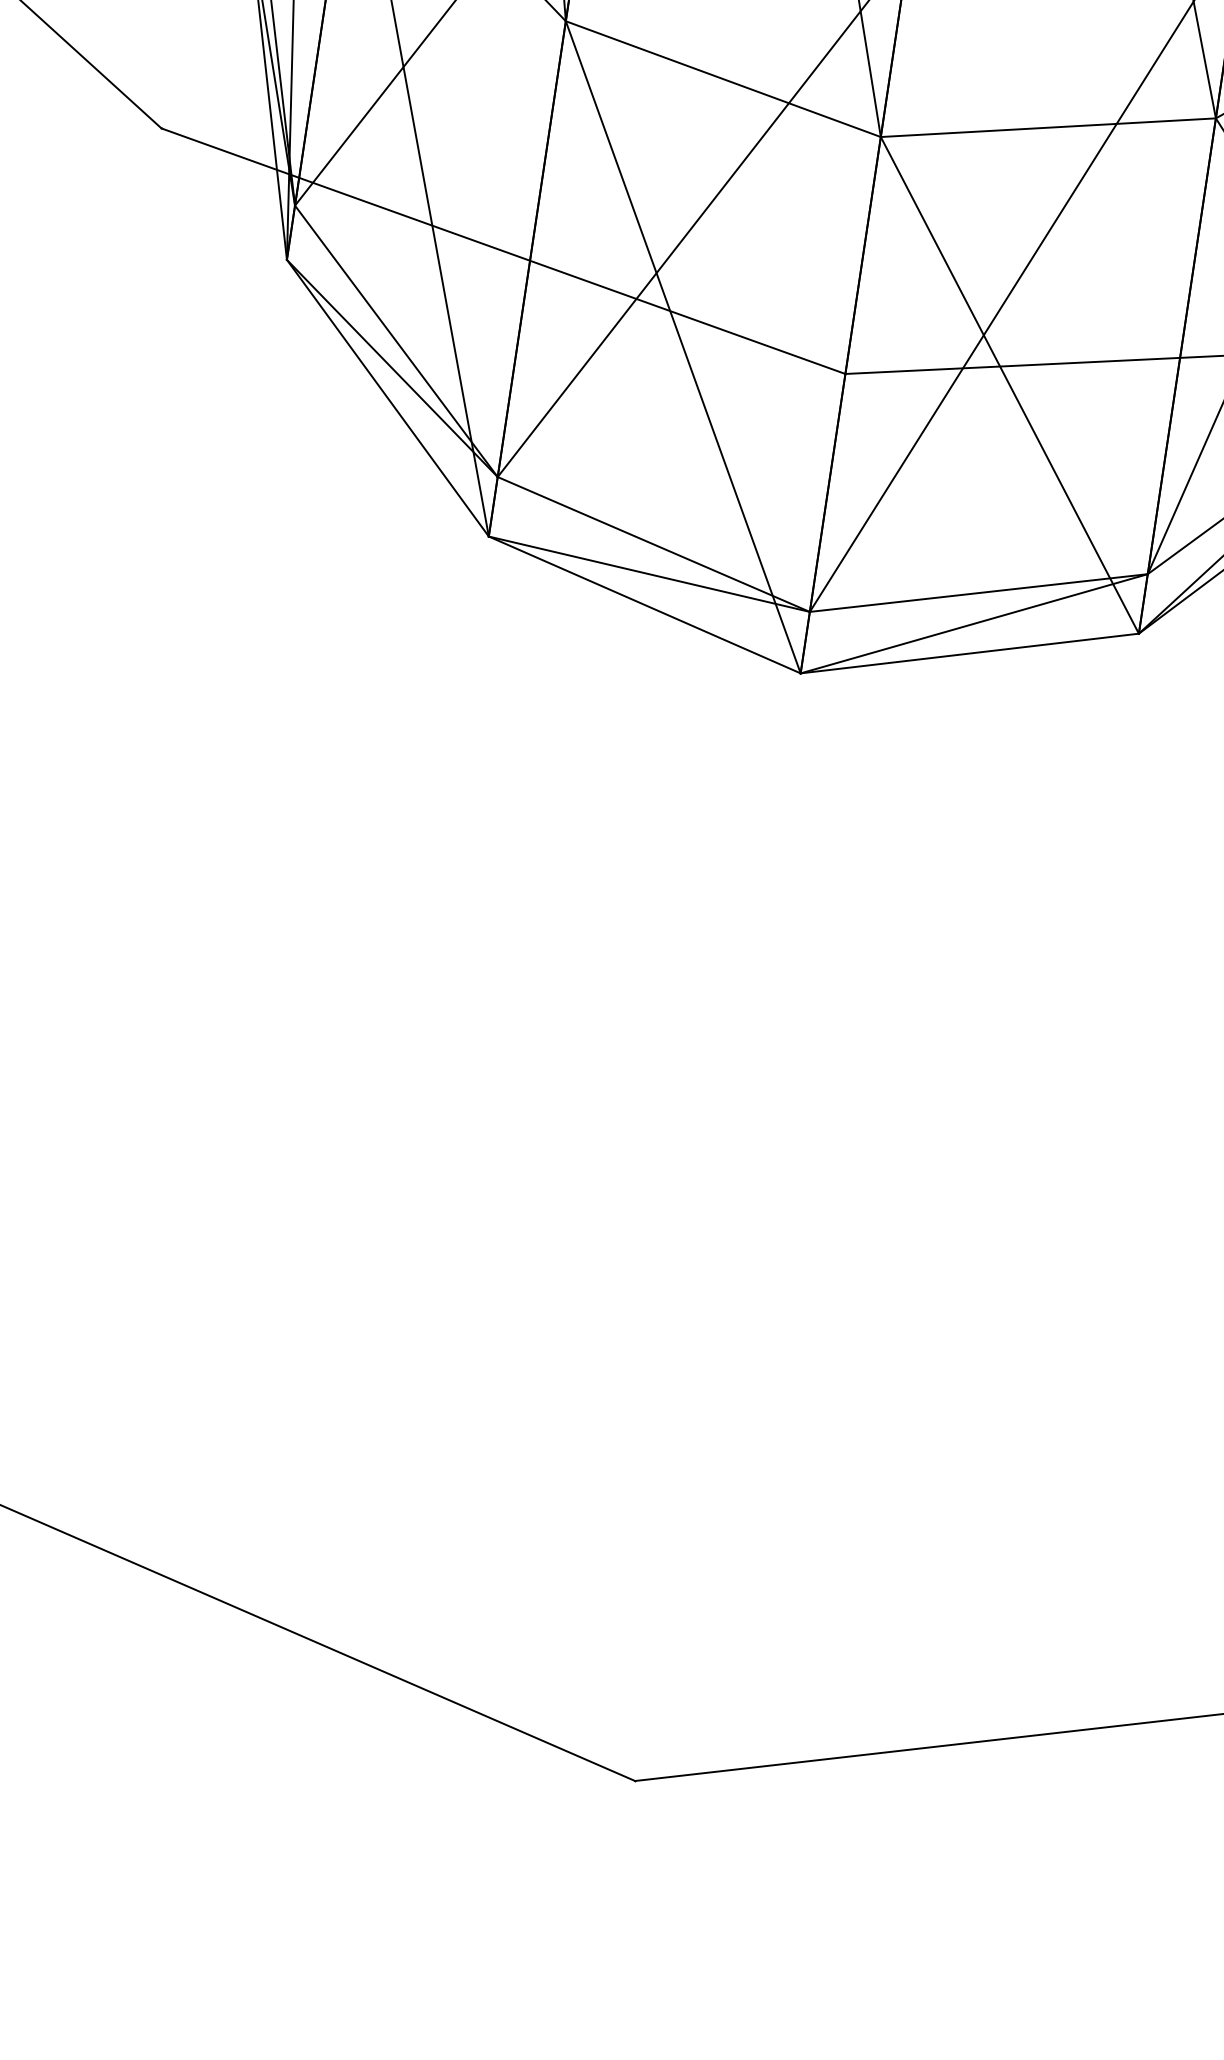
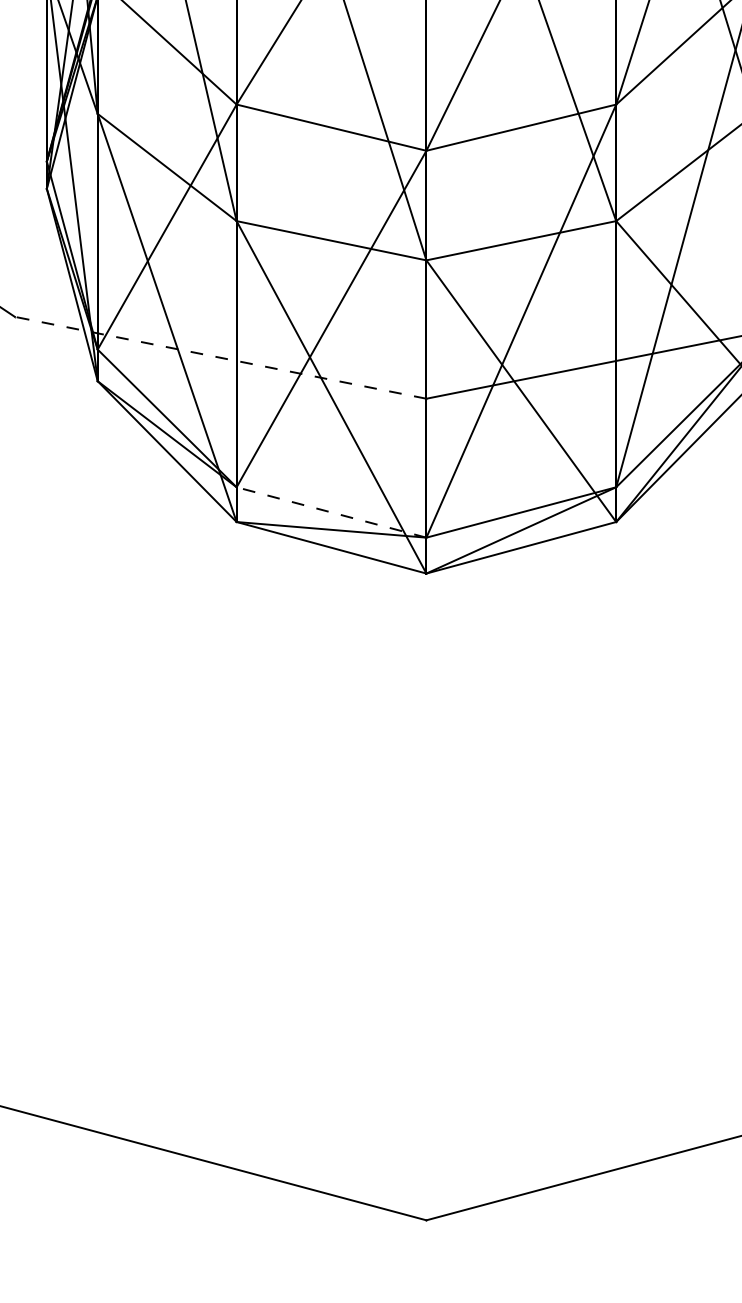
line: (503, 250) -> (220, 357), solid -> dashed
line: (653, 544) -> (331, 512), solid -> dashed

